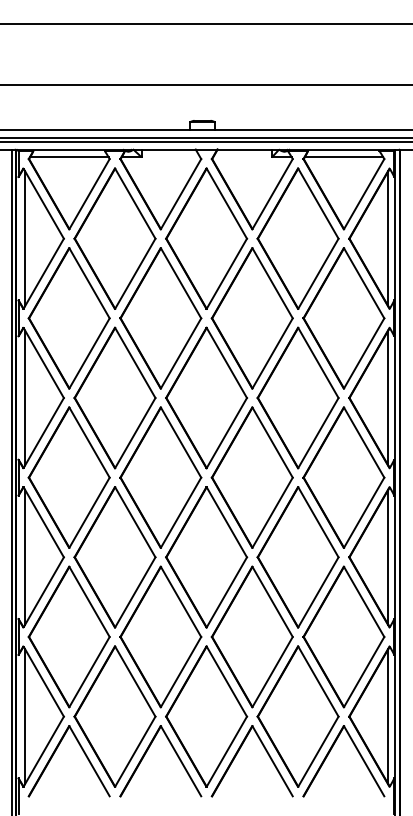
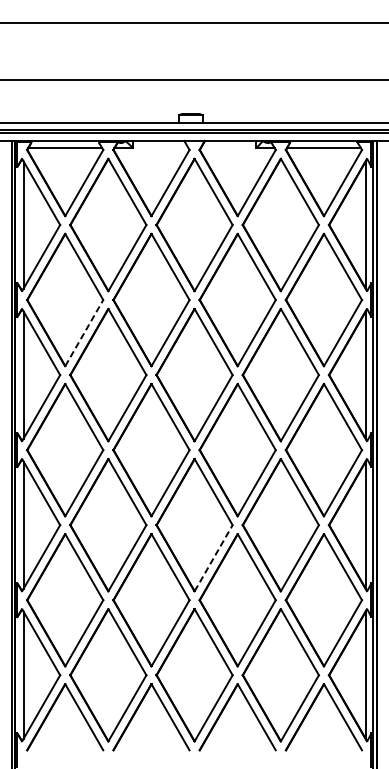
line: (89, 352) -> (84, 332), solid -> dashed
line: (227, 591) -> (214, 557), solid -> dashed

